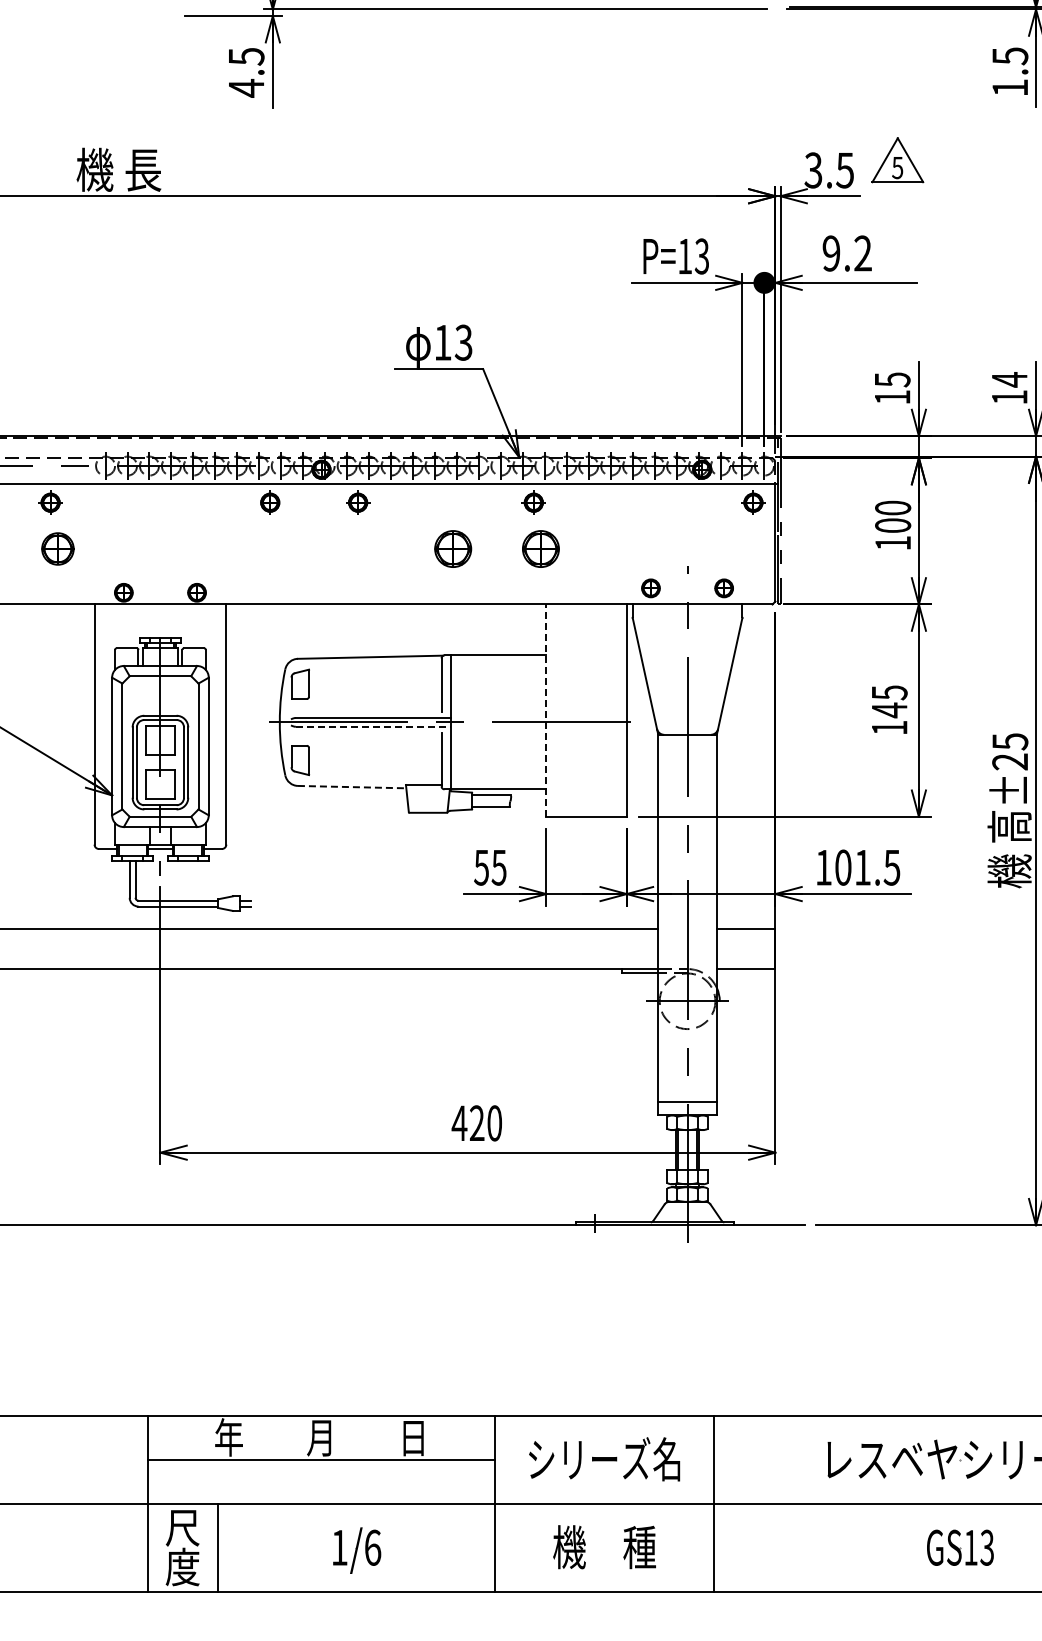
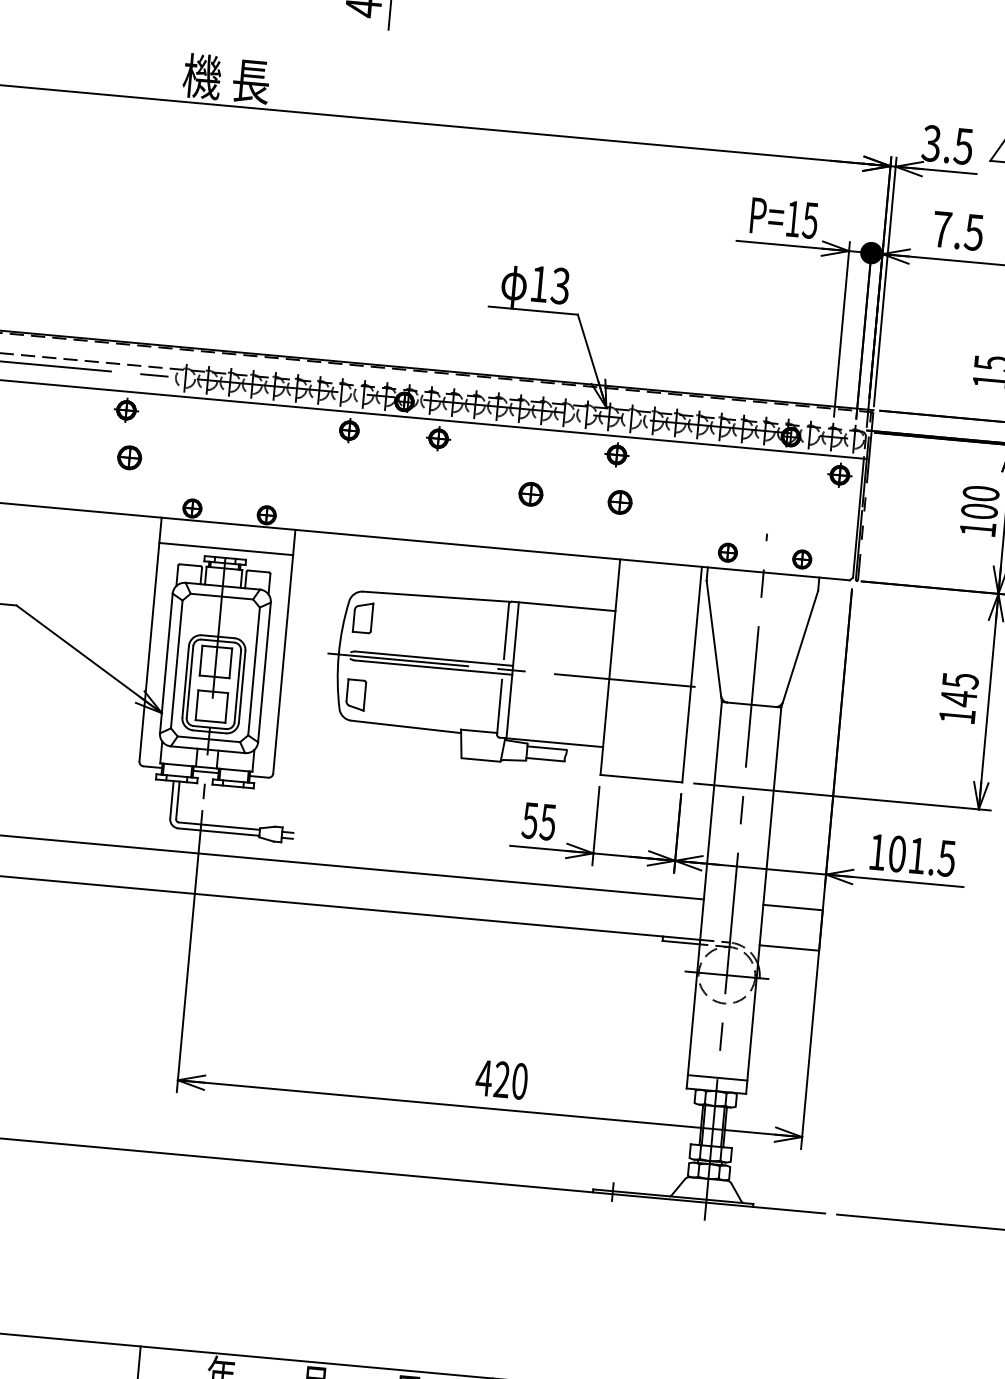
text: (846, 253) -> (957, 230), 9.2 -> 7.5
text: (702, 255) -> (811, 219), P=13 -> P=15
part: (57, 548) -> (129, 457), size x0.71
part: (453, 548) -> (531, 494), size x0.62
part: (541, 548) -> (620, 502), size x0.62
line: (160, 629) -> (226, 549), added
line: (546, 710) -> (610, 667), dashed -> solid
line: (373, 726) -> (433, 667), dashed -> solid
line: (352, 787) -> (406, 727), dashed -> solid

